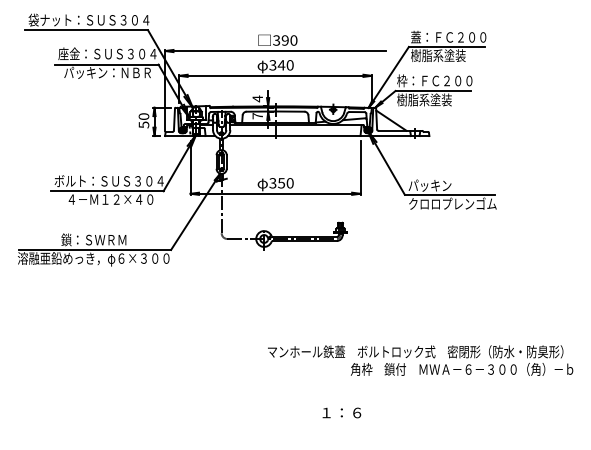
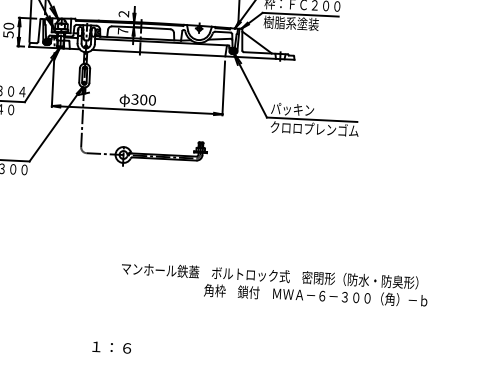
text: (257, 98) -> (123, 13), 4 -> 2
text: (281, 183) -> (143, 100), 350 -> 300
text: (341, 412) -> (111, 347), moved

